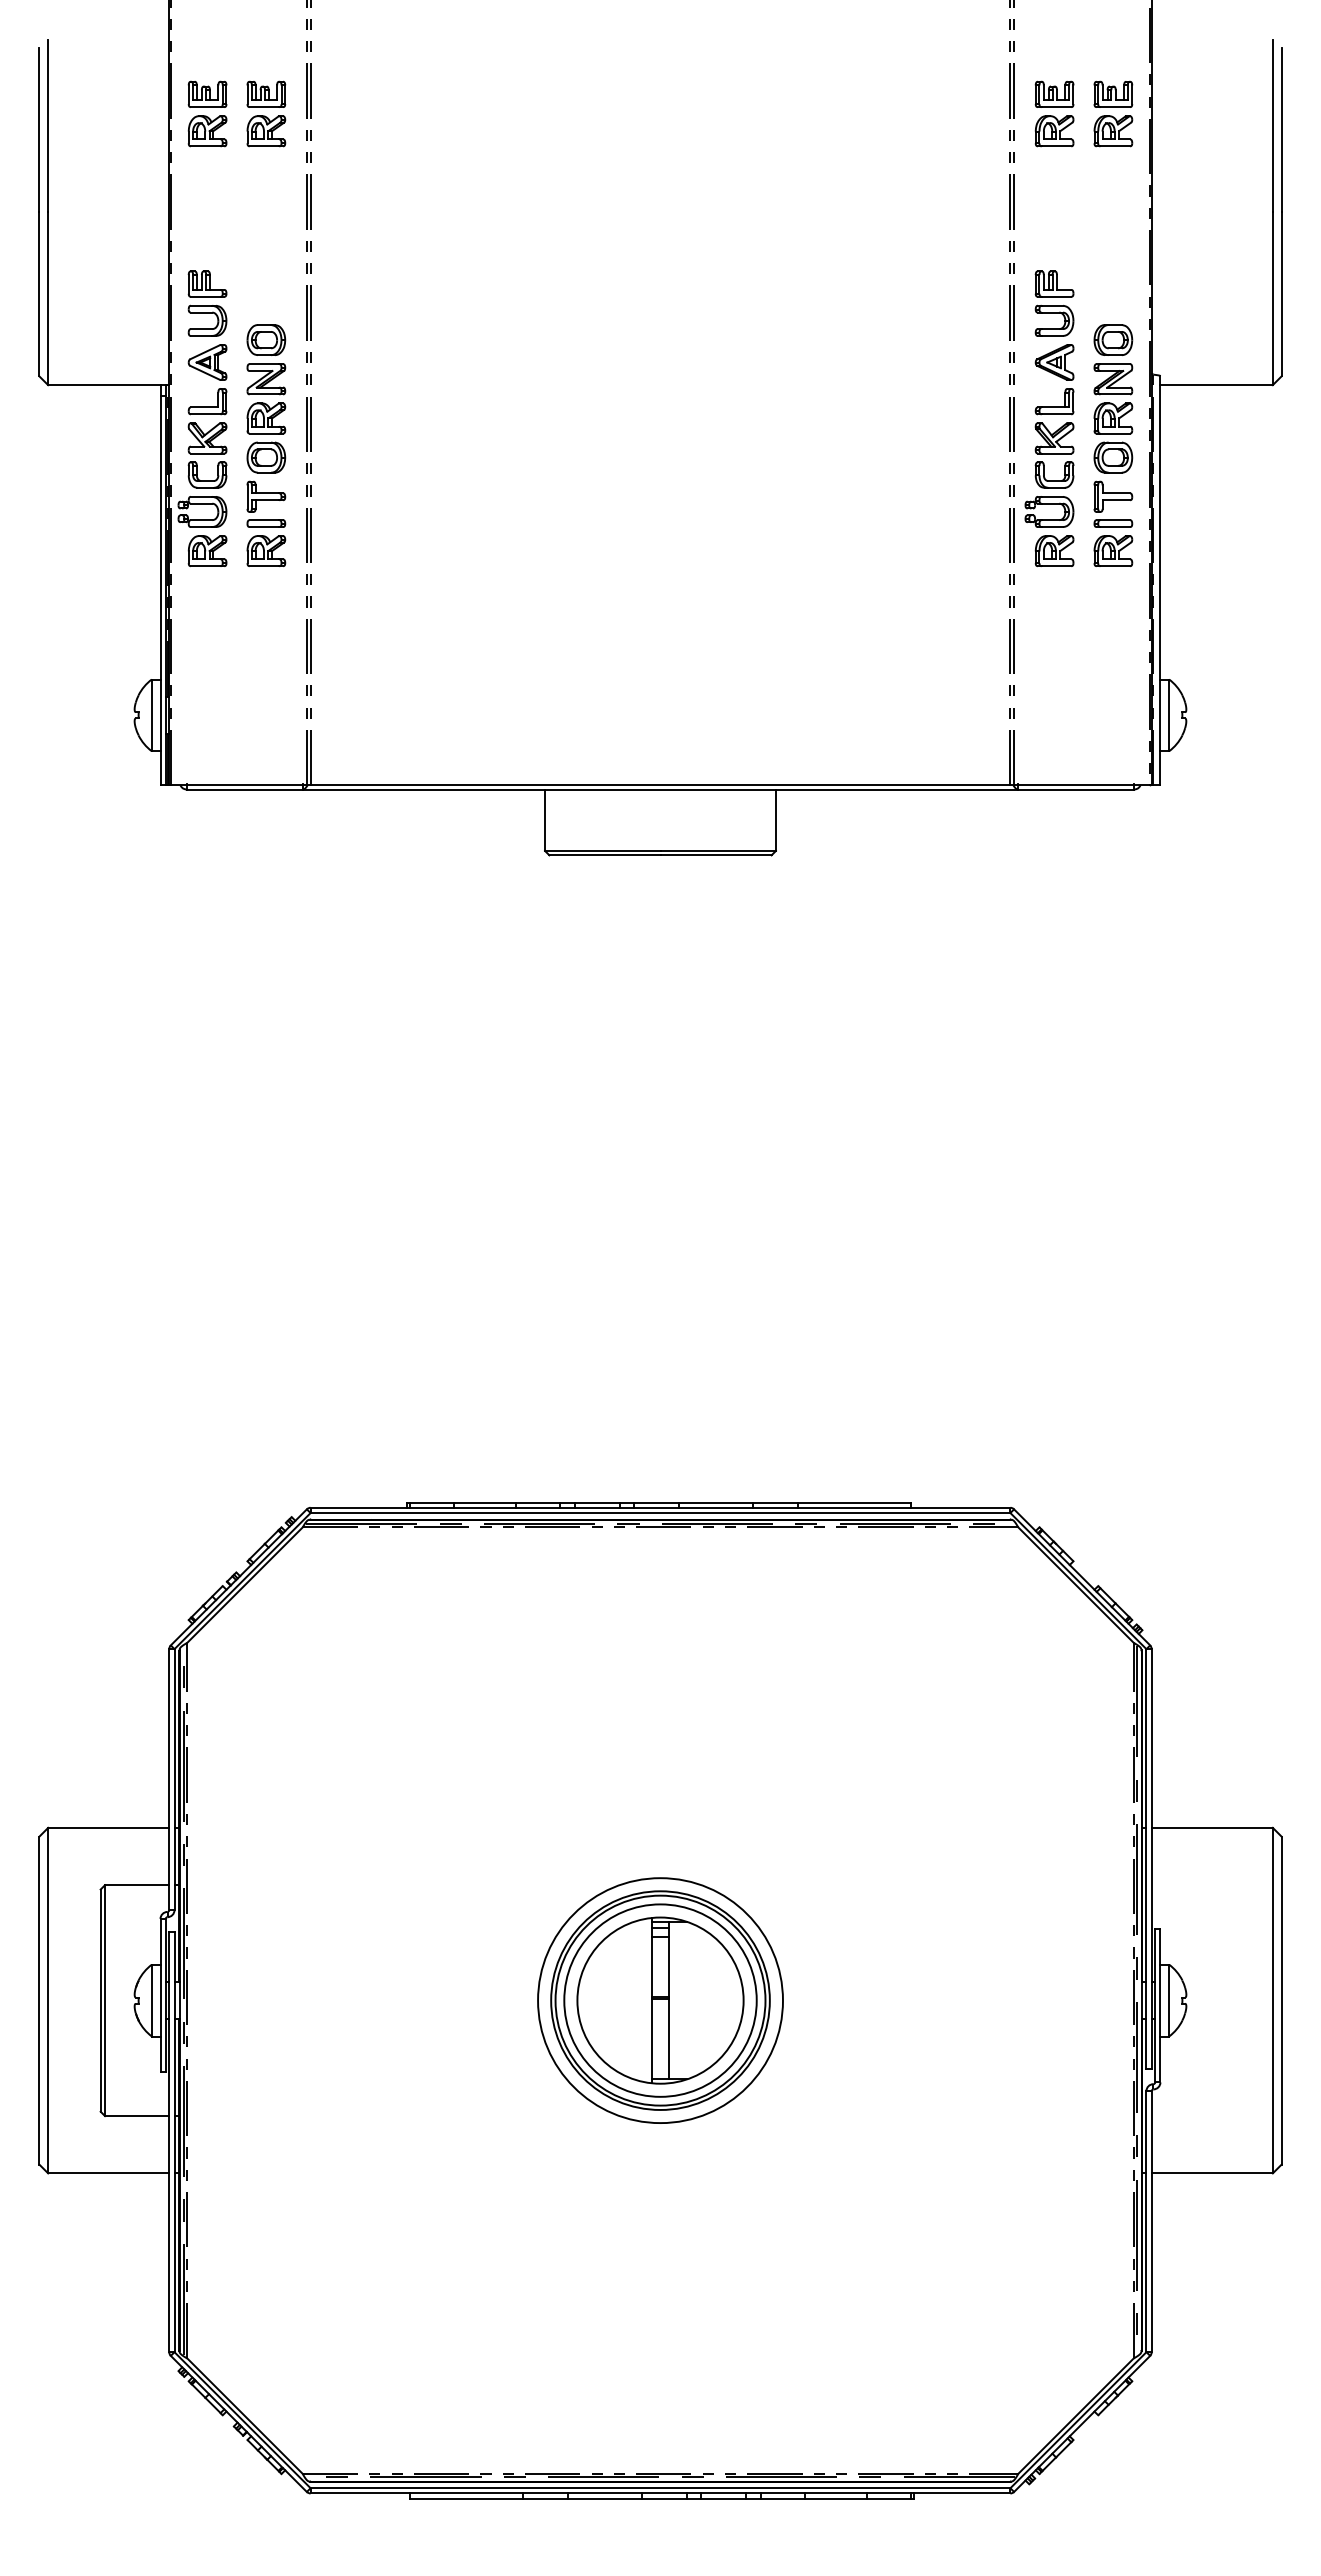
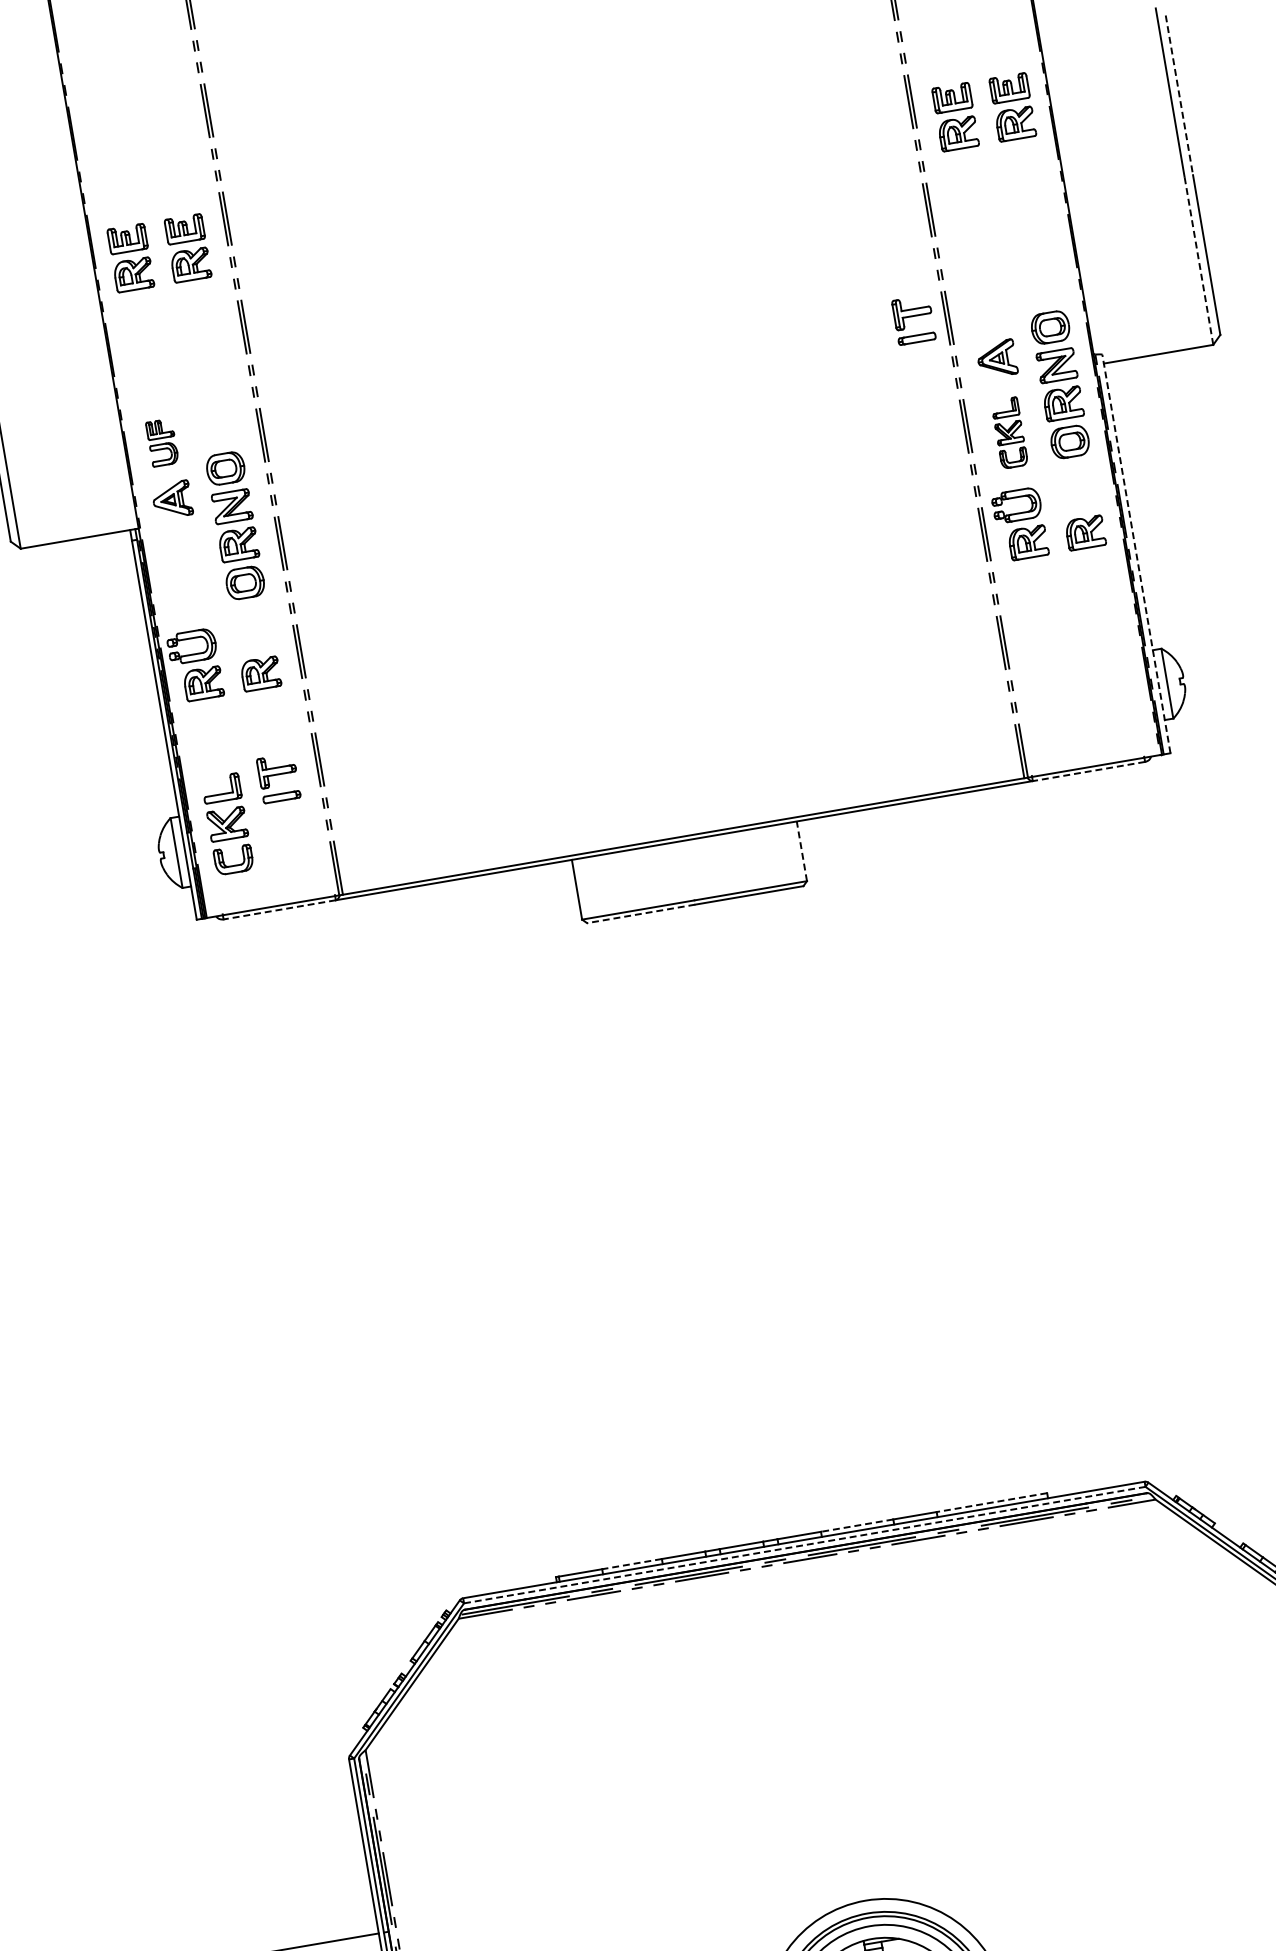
line: (1281, 130) -> (1179, 95), solid -> dashed
line: (1272, 298) -> (1198, 260), solid -> dashed
part: (207, 303) -> (162, 442), size x0.7
part: (1054, 303) -> (987, 301), removed
part: (207, 438) -> (227, 824), moved
part: (1054, 438) -> (1009, 433), size x0.7
part: (266, 503) -> (278, 777), moved
part: (1113, 503) -> (913, 319), moved
line: (1160, 580) -> (1136, 553), solid -> dashed
line: (244, 789) -> (279, 909), solid -> dashed
line: (1076, 789) -> (1089, 771), solid -> dashed
line: (775, 820) -> (801, 851), solid -> dashed
line: (604, 855) -> (640, 914), solid -> dashed
line: (484, 1502) -> (631, 1564), solid -> dashed
line: (715, 1502) -> (856, 1525), solid -> dashed
line: (854, 1502) -> (991, 1502), solid -> dashed
line: (660, 1513) -> (804, 1545), solid -> dashed

